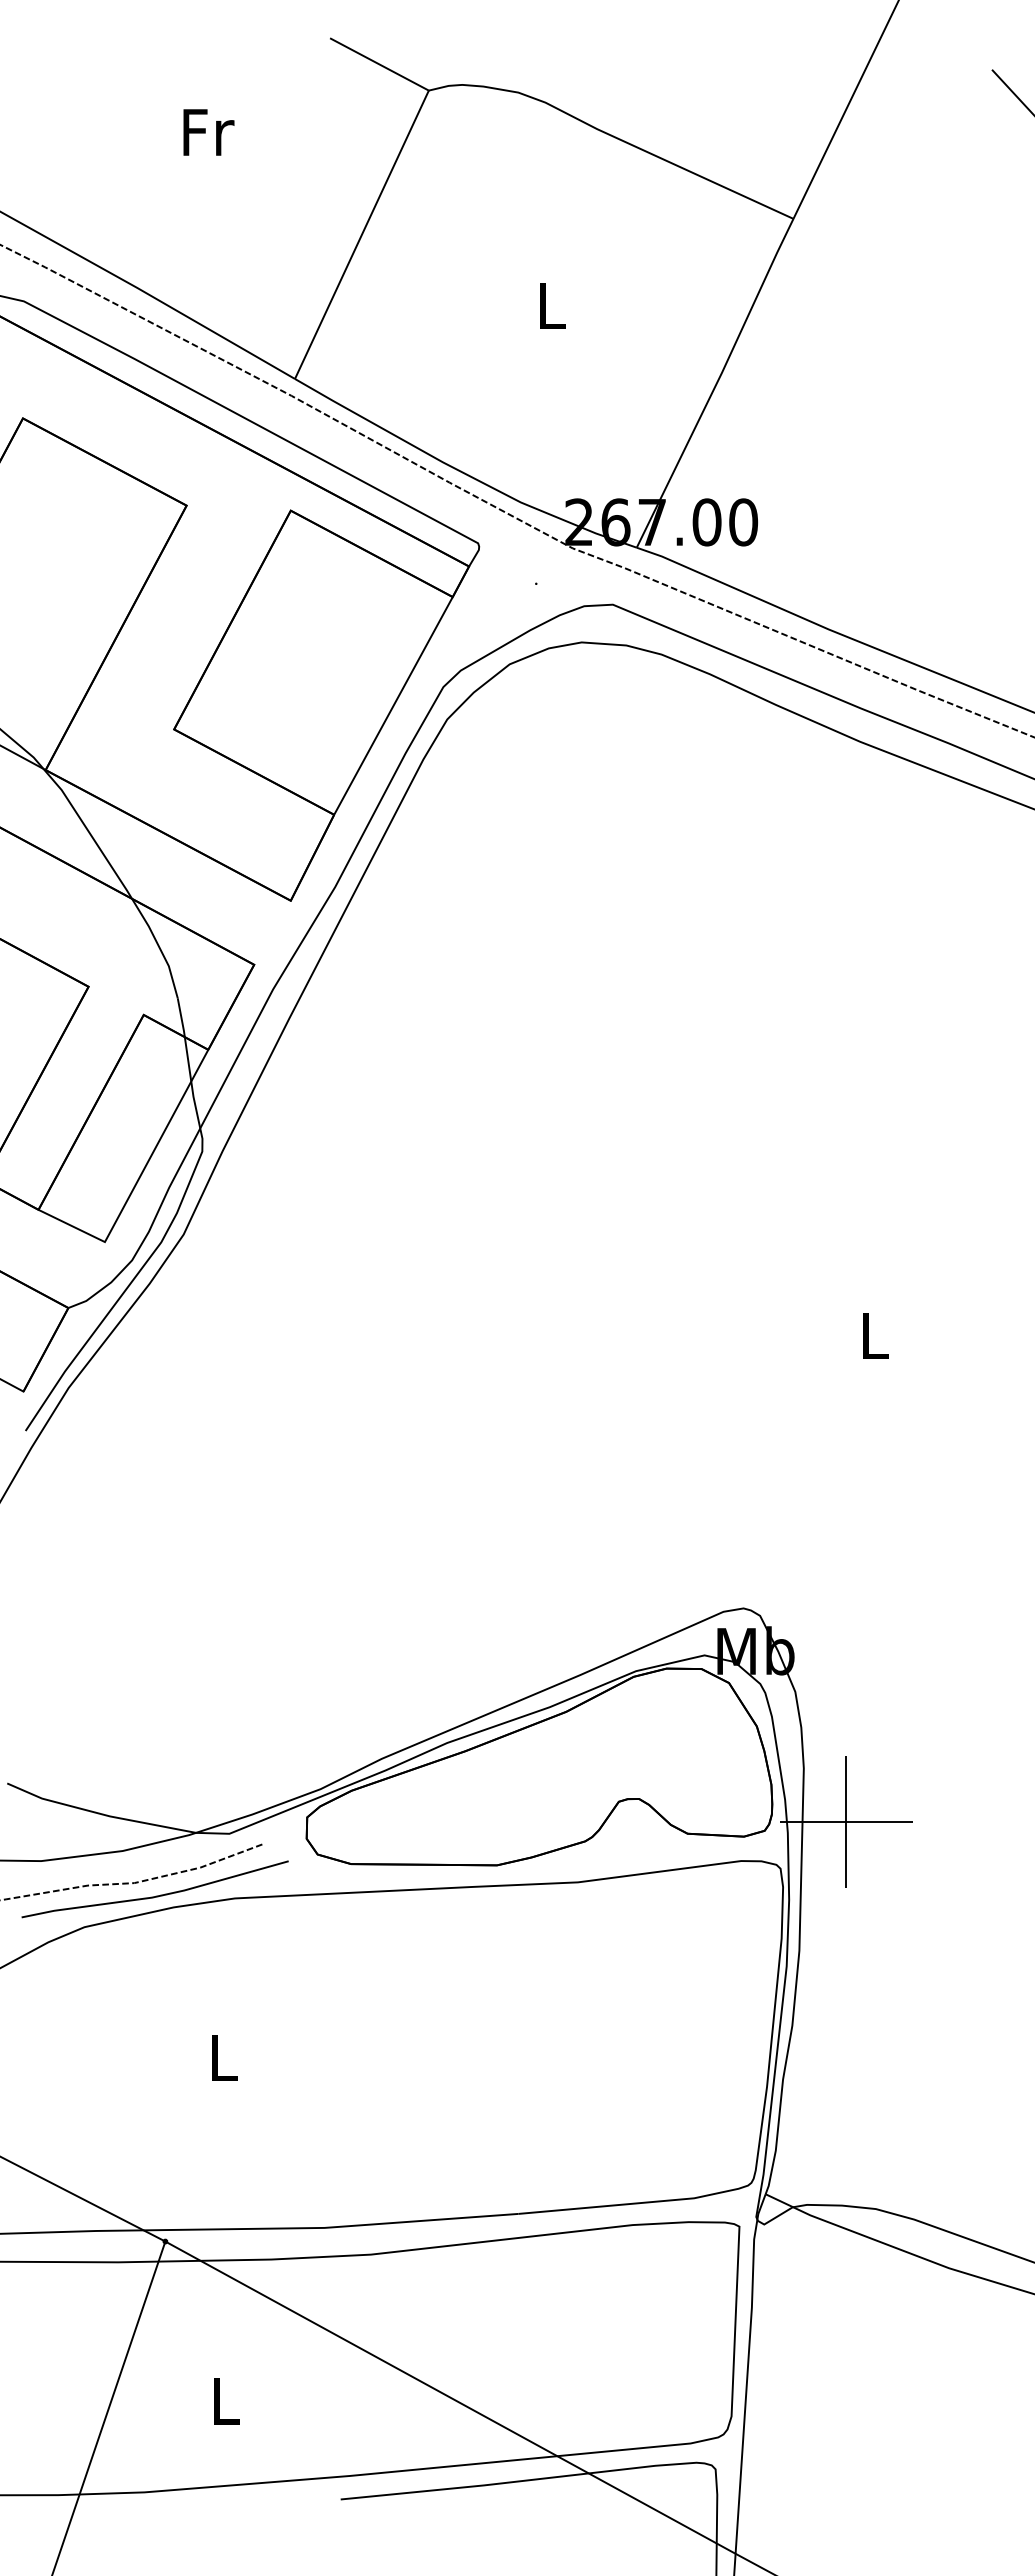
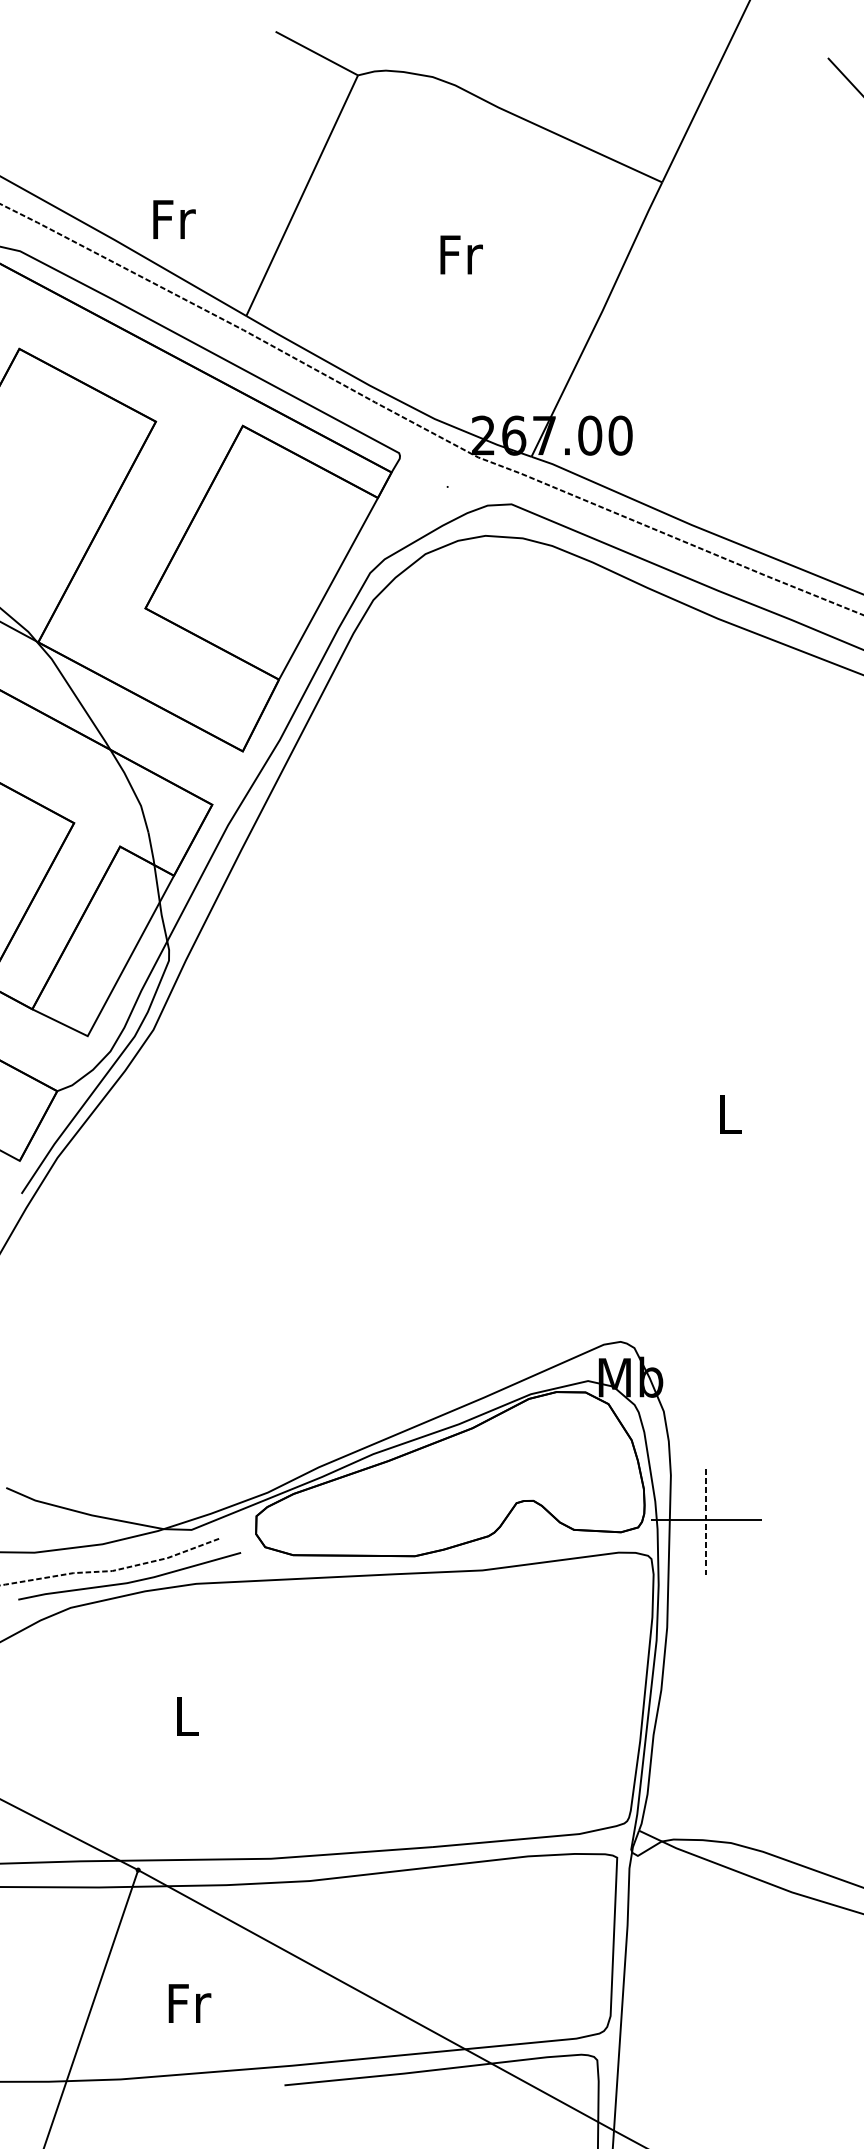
text: (208, 132) -> (174, 219), moved
text: (552, 305) -> (461, 254), L -> Fr
line: (846, 1821) -> (706, 1519), solid -> dashed
text: (227, 2401) -> (190, 2003), L -> Fr

